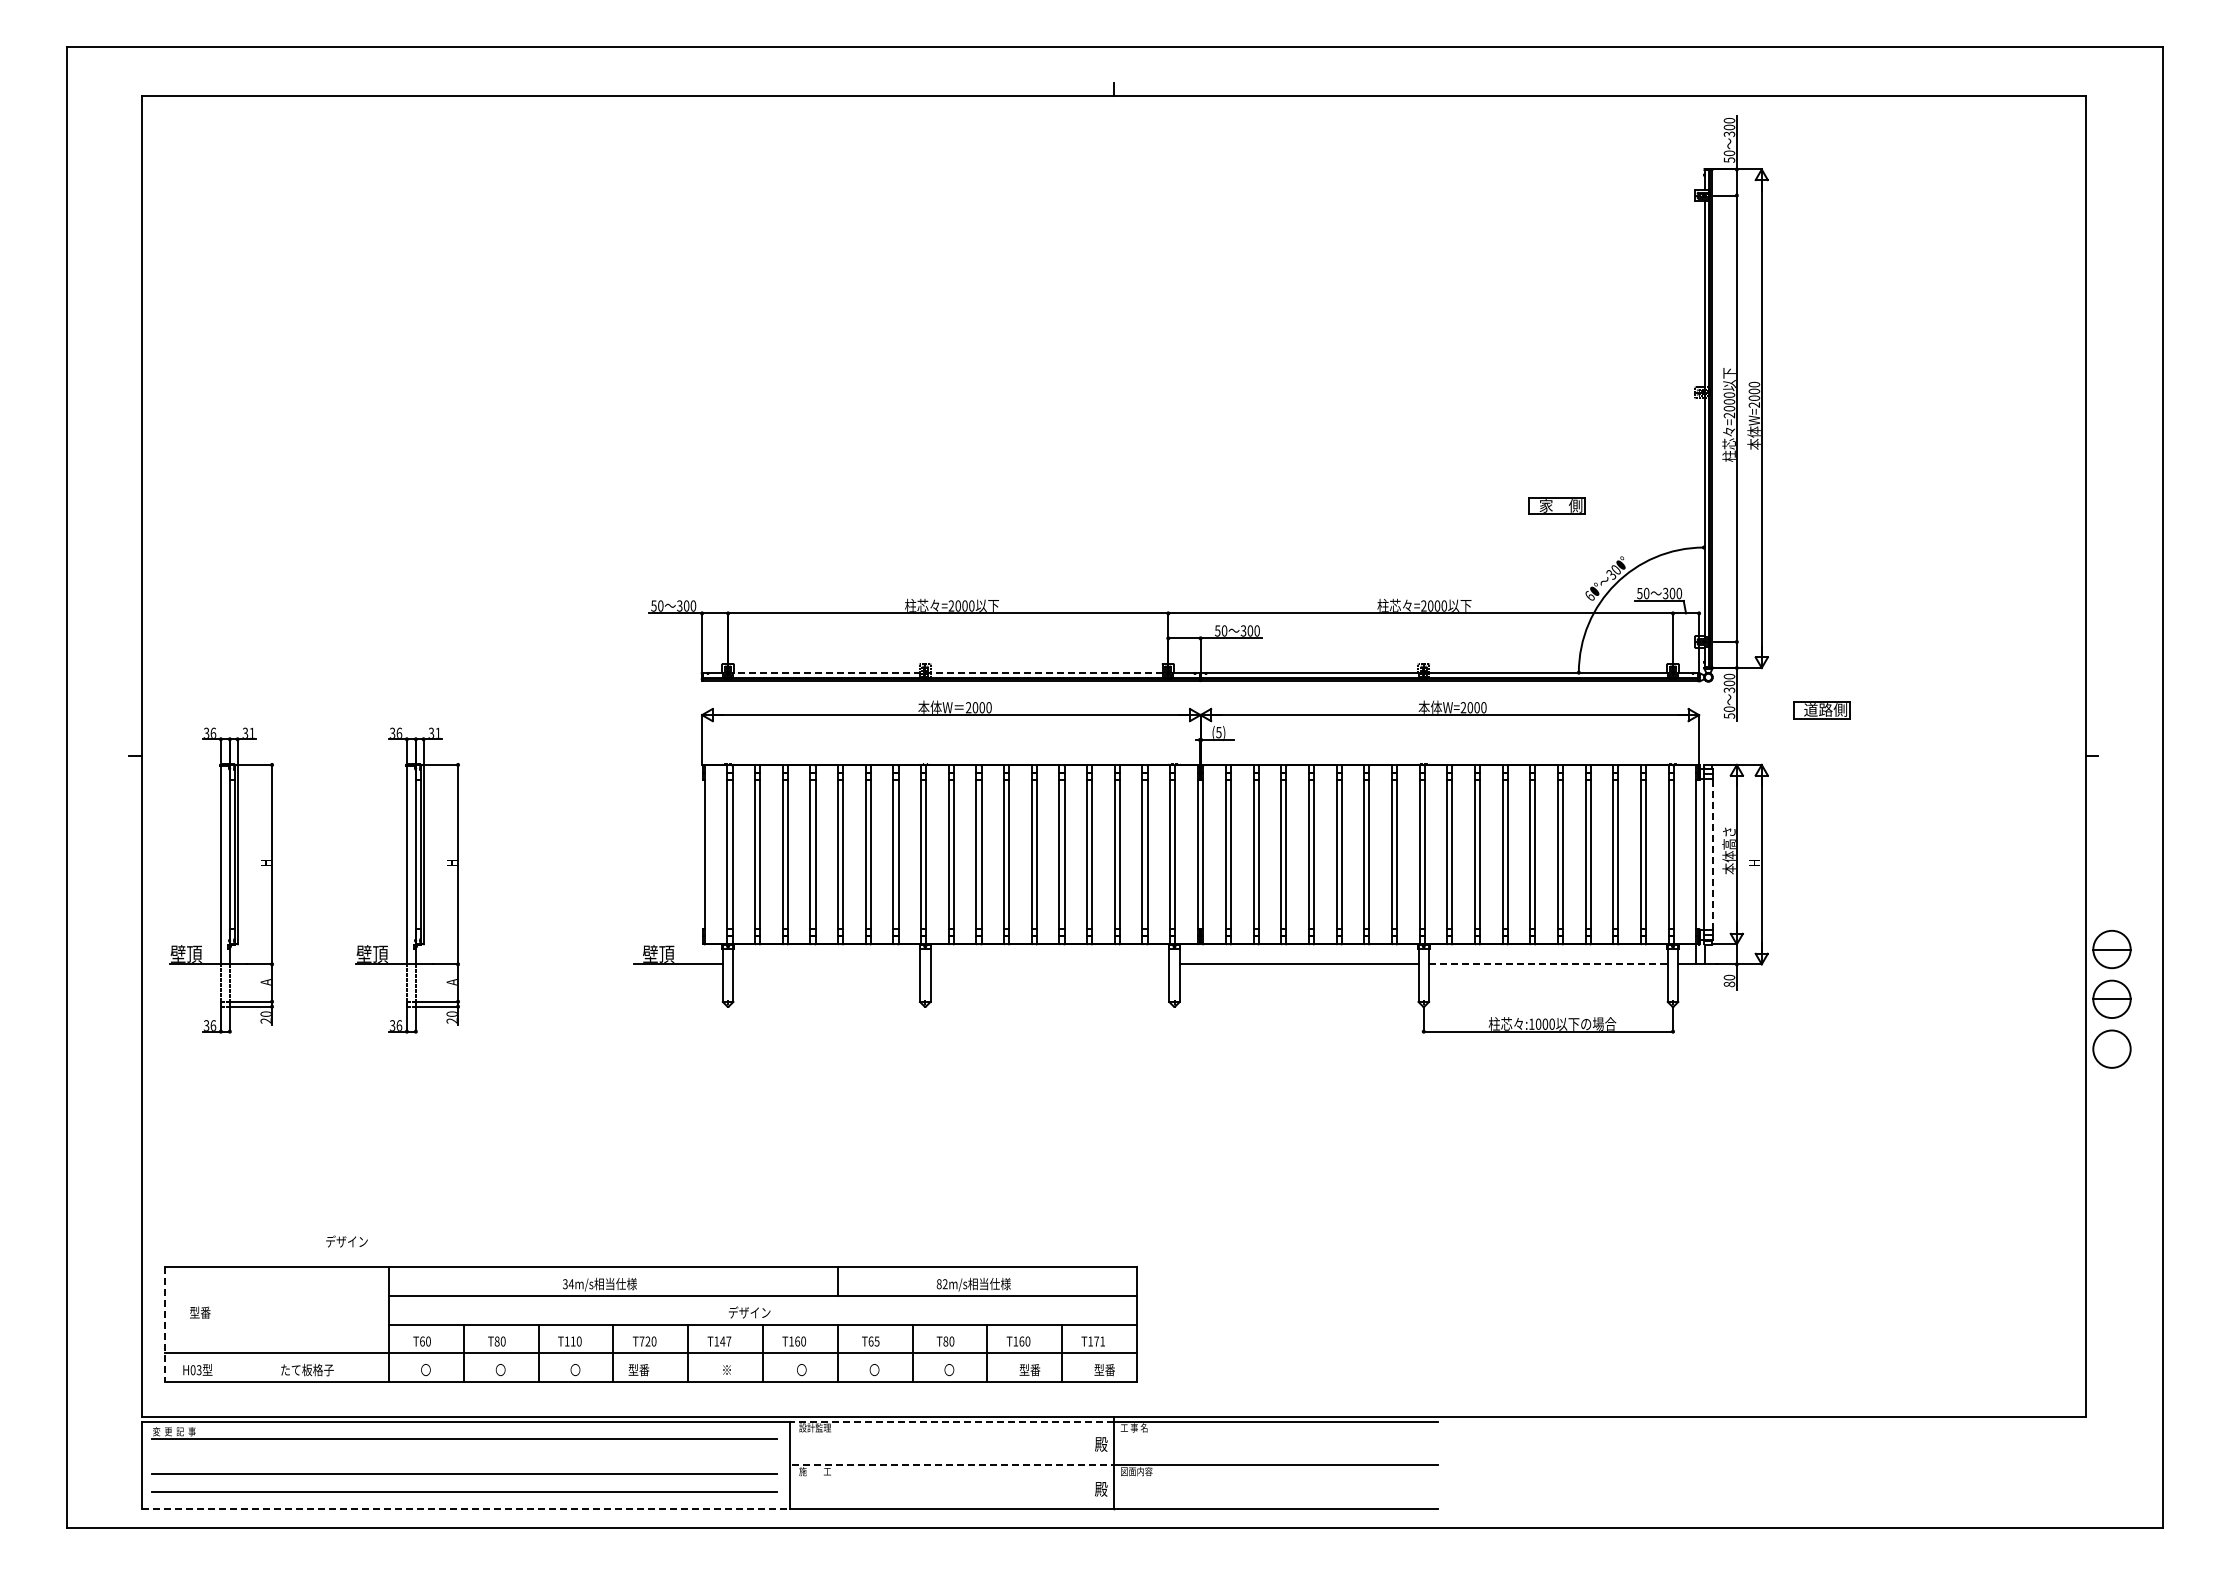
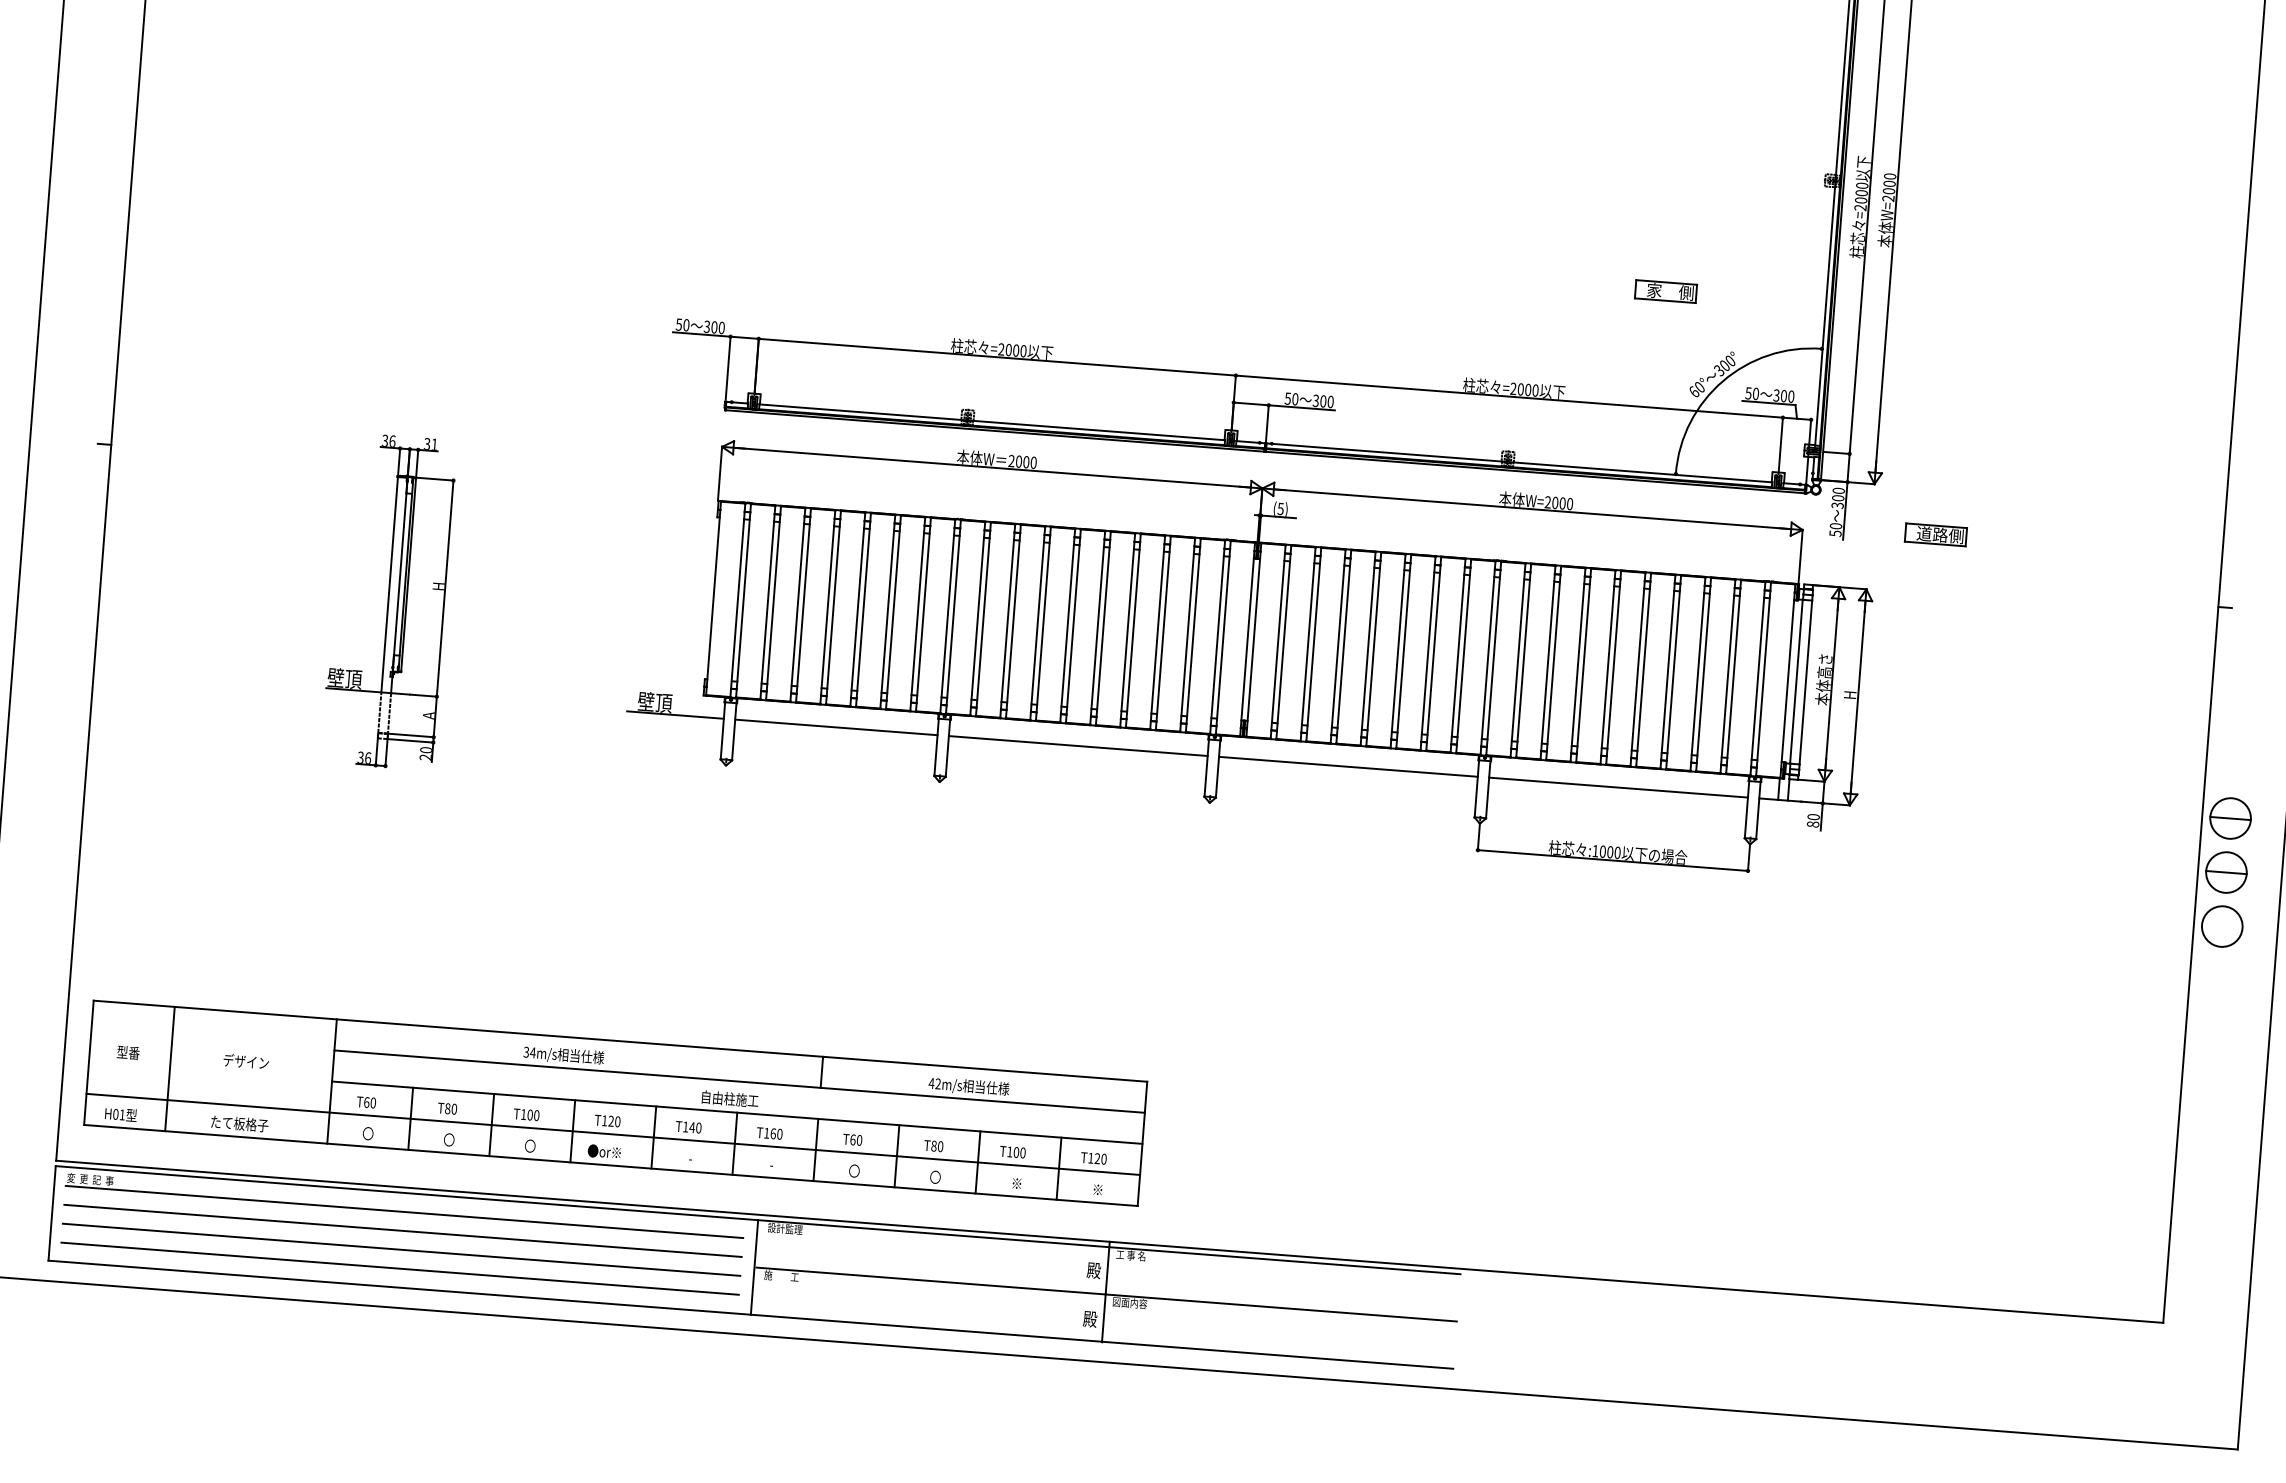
line: (948, 673) -> (992, 422), dashed -> solid
line: (1712, 854) -> (1805, 682), dashed -> solid
part: (221, 880) -> (187, 586), removed
line: (826, 964) -> (836, 727), added
line: (1049, 964) -> (1077, 746), added
line: (1548, 964) -> (1618, 787), dashed -> solid
text: (346, 1241) -> (245, 1061), moved
text: (938, 1284) -> (930, 1083), 82m/s -> 42m/s
text: (754, 1312) -> (729, 1098), デザイン -> 自由柱施工
line: (239, 1324) -> (169, 1068), added
line: (164, 1325) -> (88, 1063), dashed -> solid
text: (572, 1341) -> (529, 1114), T110 -> T100
text: (641, 1341) -> (604, 1120), T720 -> T120
text: (728, 1341) -> (698, 1127), T147 -> T140
text: (876, 1341) -> (858, 1140), T65 -> T60
text: (1021, 1341) -> (1016, 1152), T160 -> T100
text: (1099, 1341) -> (1100, 1158), T171 -> T120
text: (643, 1369) -> (604, 1151), 型番 -> ●or※
text: (726, 1369) -> (693, 1158), ※ -> -
text: (1029, 1369) -> (1022, 1183), 型番 -> ※
text: (198, 1370) -> (121, 1115), H03 -> H01
text: (801, 1370) -> (775, 1165), 〇 -> -
text: (1104, 1370) -> (1103, 1190), 型番 -> ※
line: (951, 1421) -> (933, 1233), dashed -> solid
line: (464, 1456) -> (402, 1230), added
line: (953, 1465) -> (932, 1281), dashed -> solid
line: (466, 1509) -> (400, 1288), dashed -> solid

